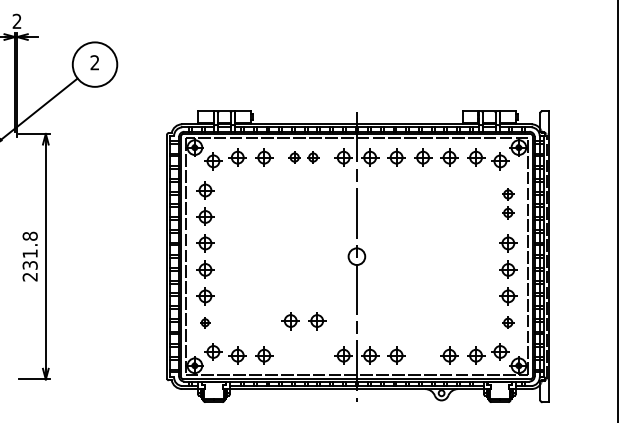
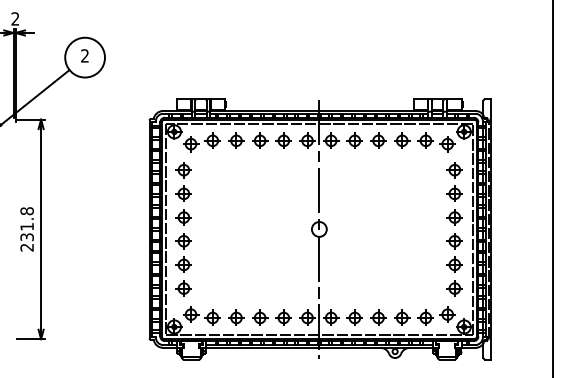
part: (303, 157) -> (271, 140), size x1.43
part: (508, 203) -> (454, 181), size x1.43
part: (303, 320) -> (271, 317), moved
part: (205, 322) -> (183, 288), size x1.67
part: (508, 322) -> (454, 288), size x1.43
part: (423, 355) -> (378, 317), added

